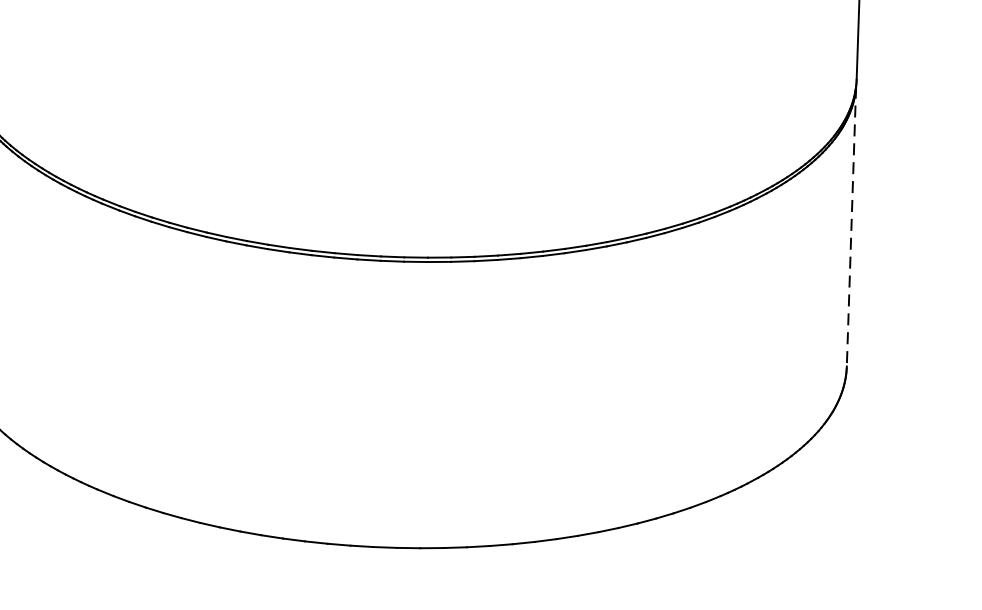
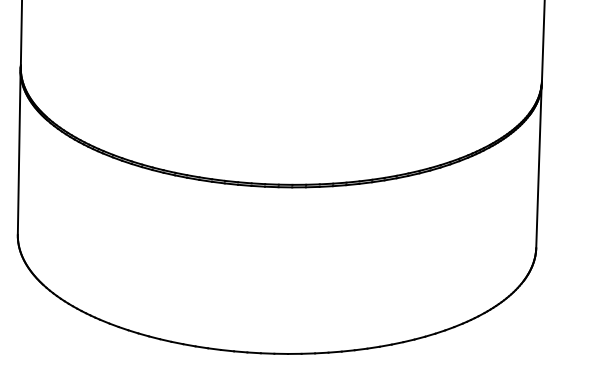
line: (850, 227) -> (538, 167), dashed -> solid

